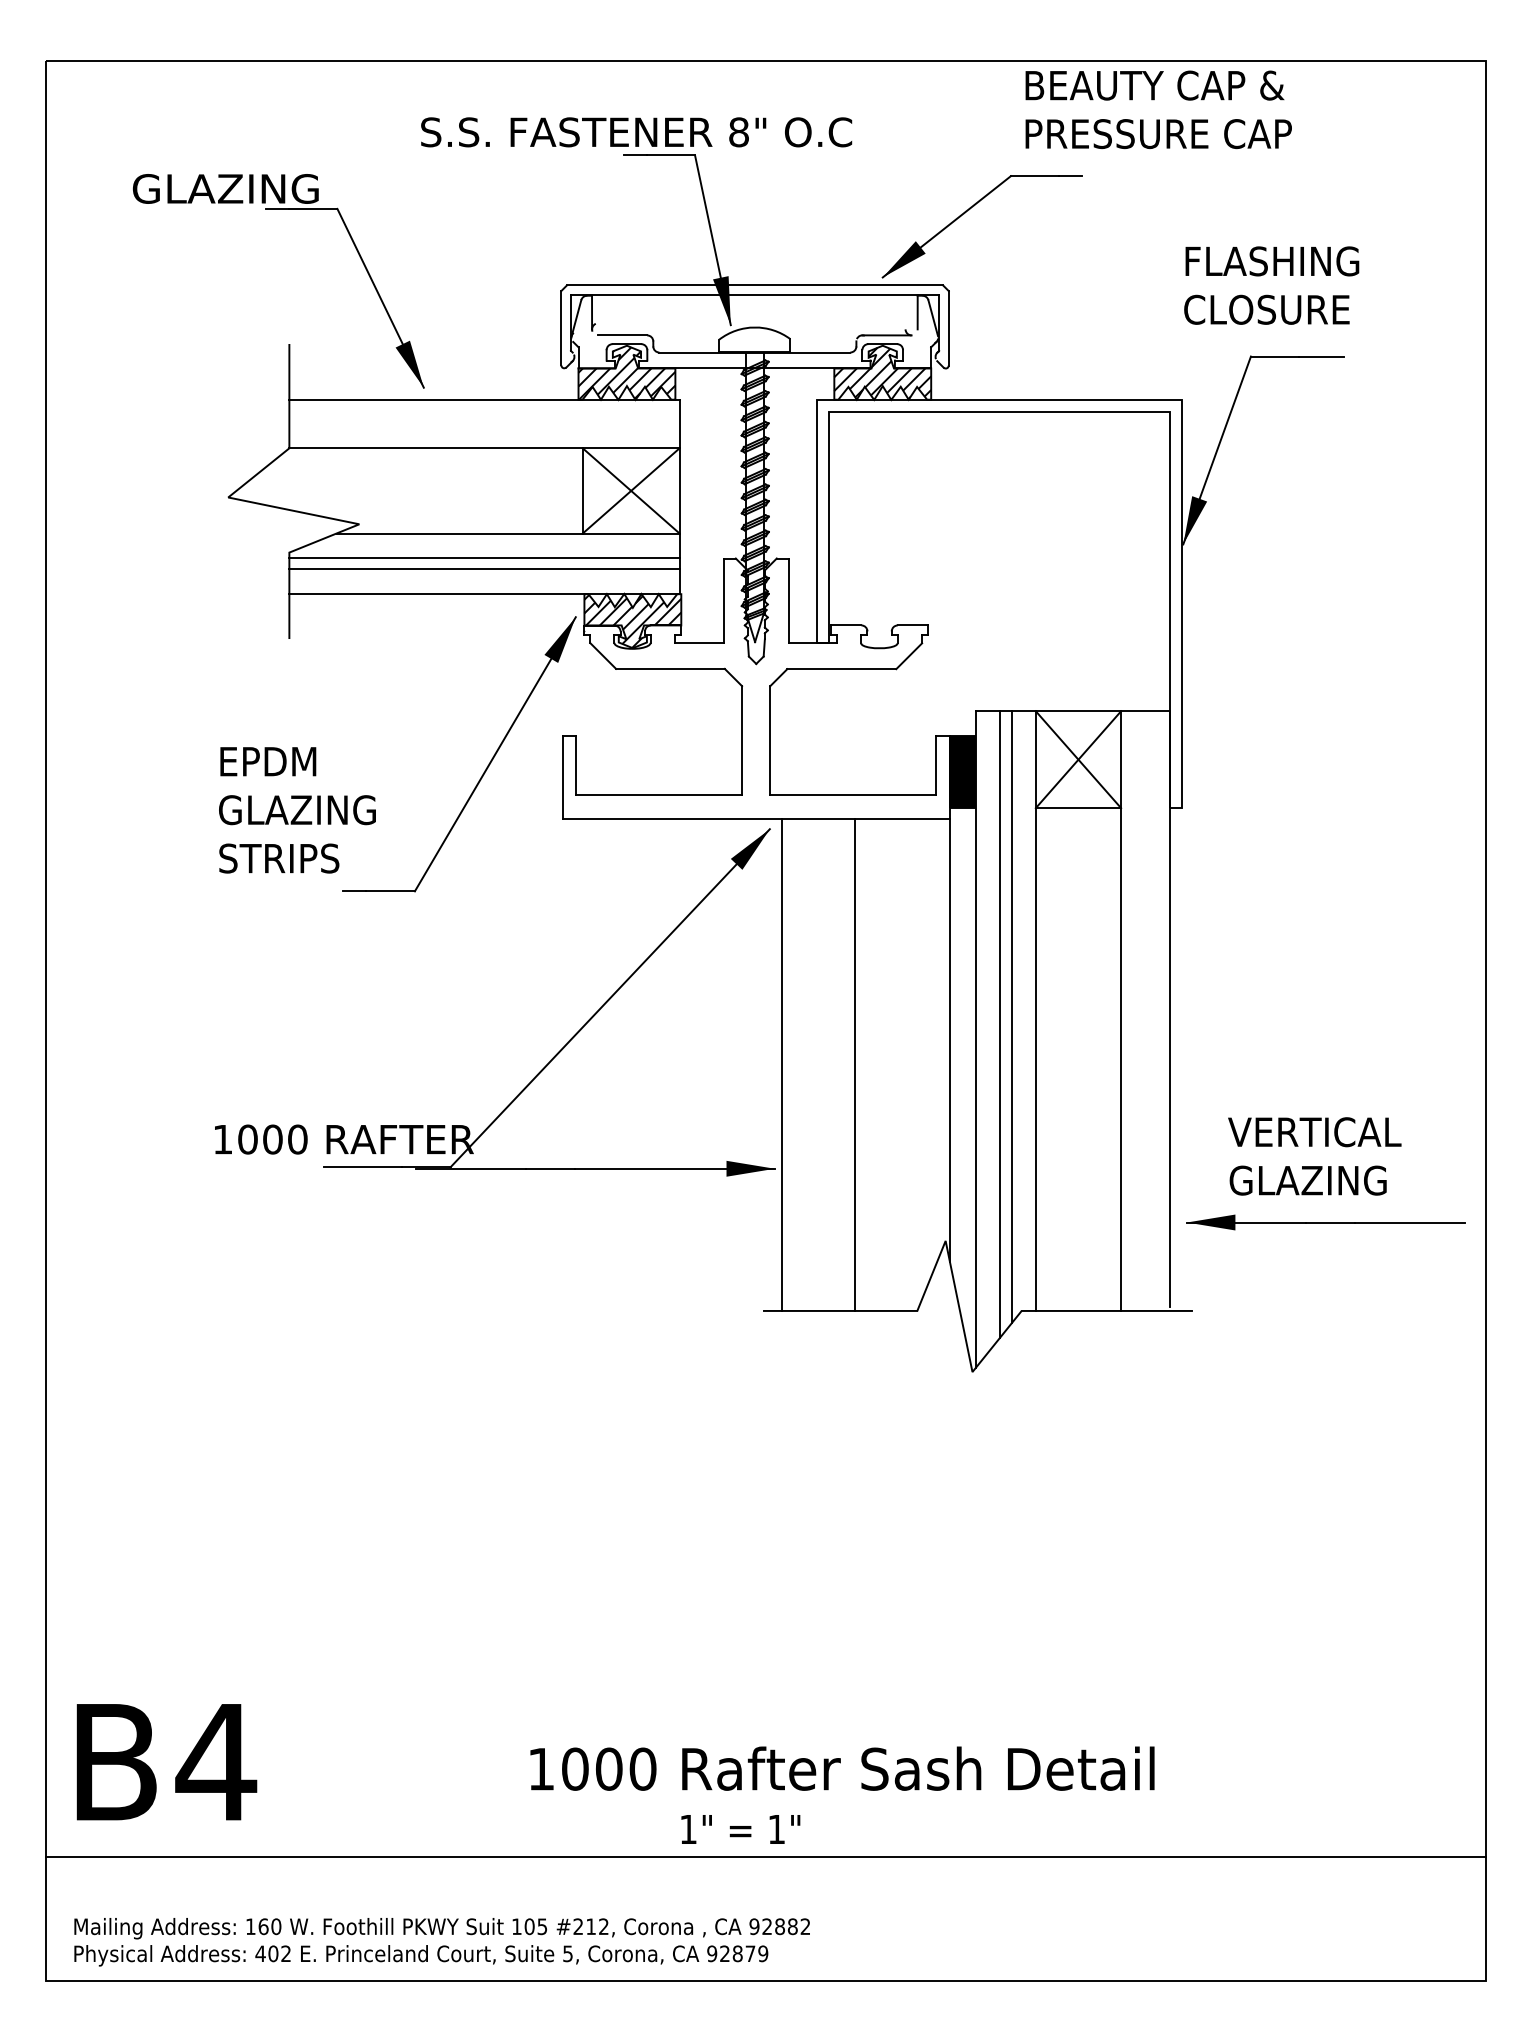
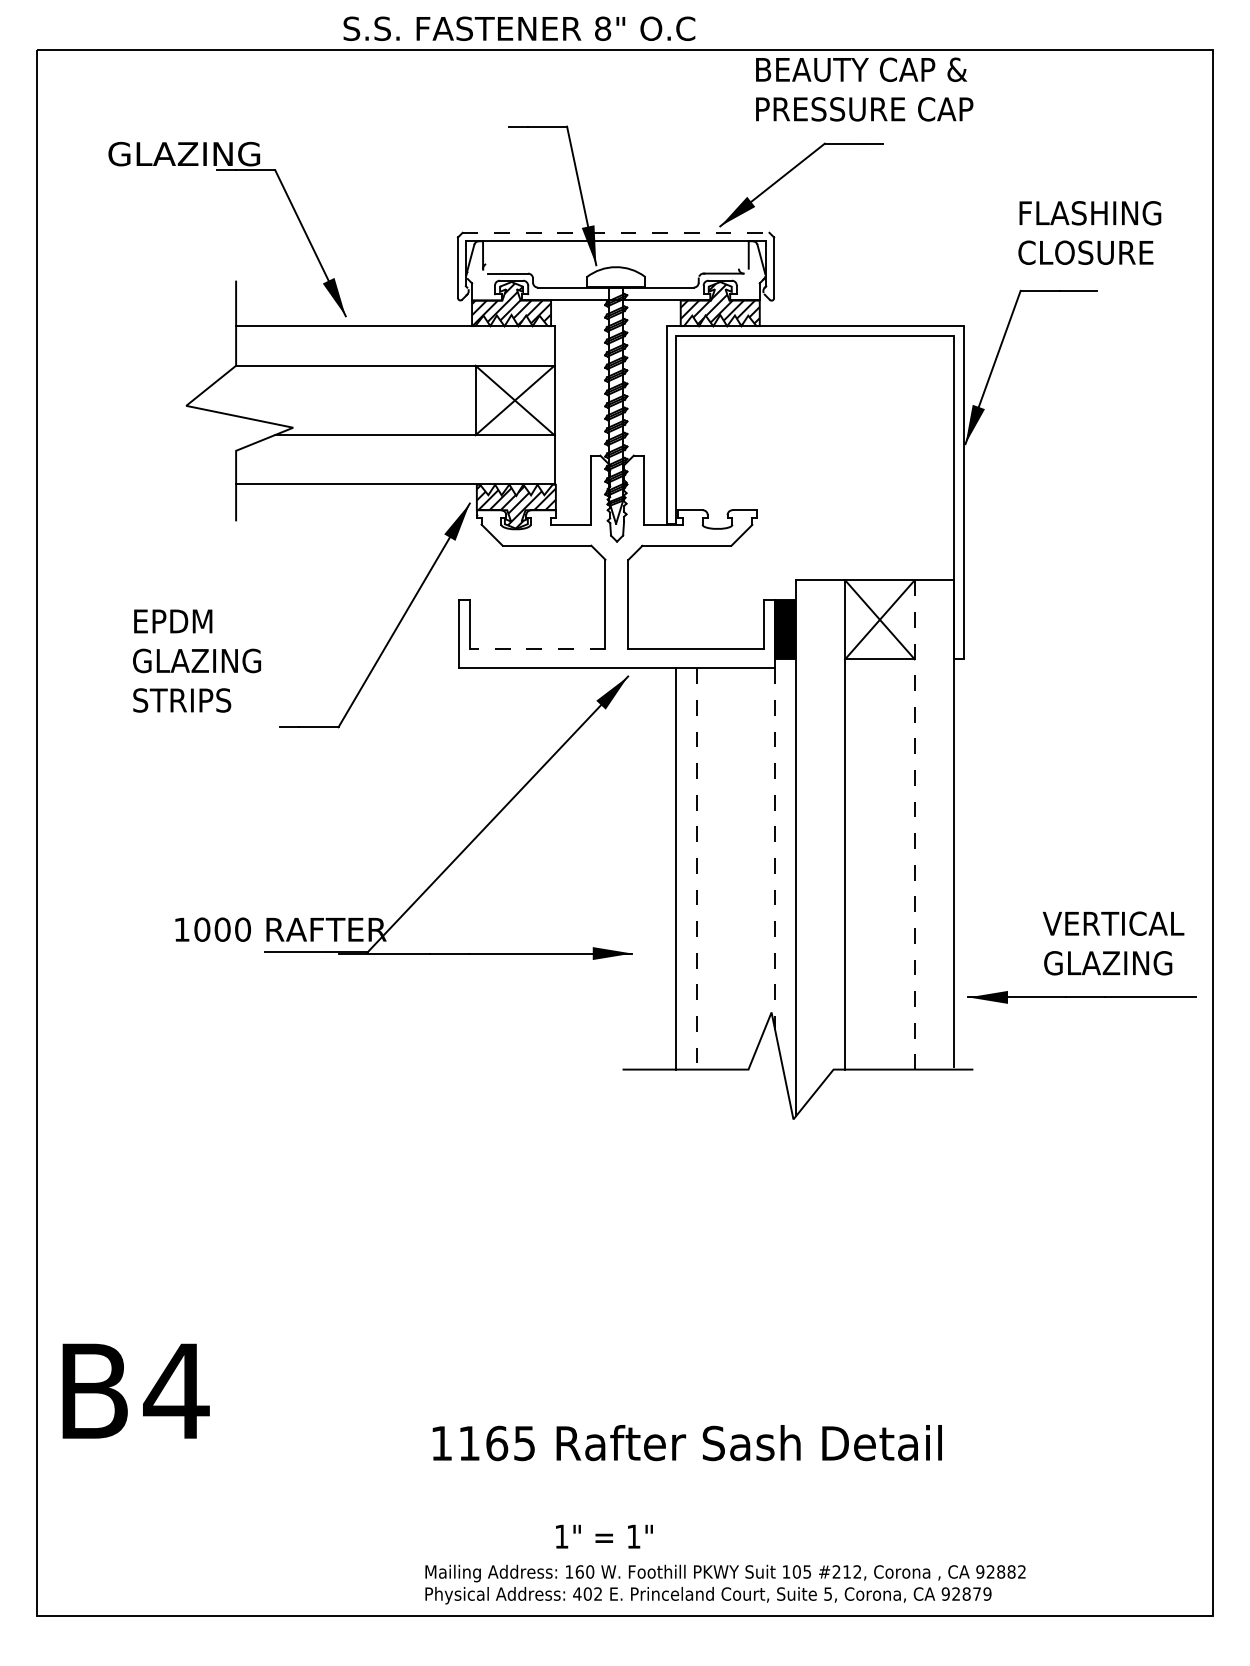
text: (1158, 109) -> (864, 89), moved
text: (636, 132) -> (519, 28), moved
line: (755, 285) -> (616, 232), solid -> dashed
text: (1271, 285) -> (1089, 232), moved
line: (484, 557) -> (395, 454), removed
line: (484, 569) -> (395, 464), removed
line: (659, 794) -> (538, 648), solid -> dashed
text: (297, 810) -> (197, 661), moved
line: (1121, 1011) -> (915, 825), solid -> dashed
line: (1011, 1017) -> (825, 830), removed
line: (1000, 1024) -> (816, 835), removed
line: (950, 1040) -> (775, 848), solid -> dashed
line: (782, 1064) -> (676, 868), moved
line: (854, 1065) -> (697, 869), solid -> dashed
text: (1314, 1156) -> (1113, 943), moved
text: (166, 1762) -> (135, 1391), moved
text: (609, 1768) -> (497, 1442), 1000 -> 1165
text: (740, 1829) -> (604, 1536), moved
line: (765, 1857) -> (624, 1515), removed
text: (441, 1942) -> (724, 1584), moved

